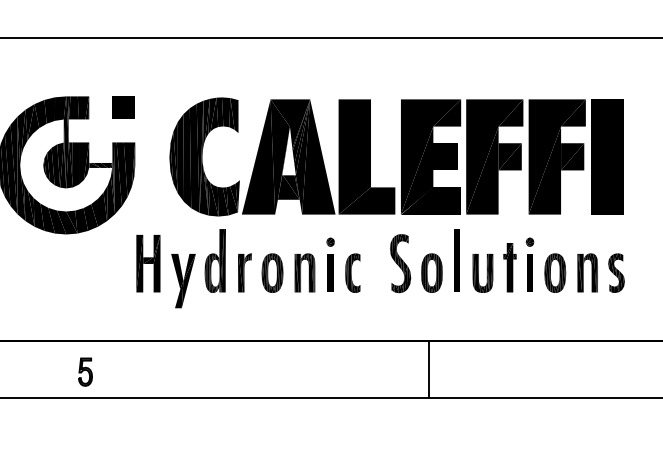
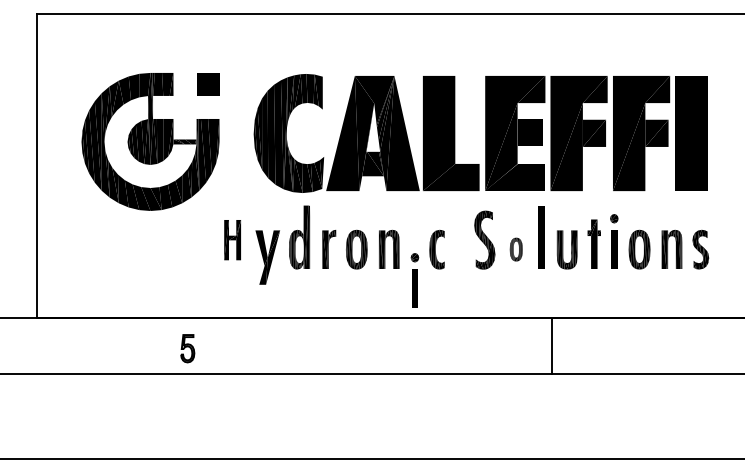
part: (148, 262) -> (232, 239), size x0.7
part: (330, 264) -> (414, 280), moved
part: (432, 272) -> (516, 249), size x0.6
line: (429, 368) -> (552, 345), moved
part: (85, 371) -> (187, 348), moved

